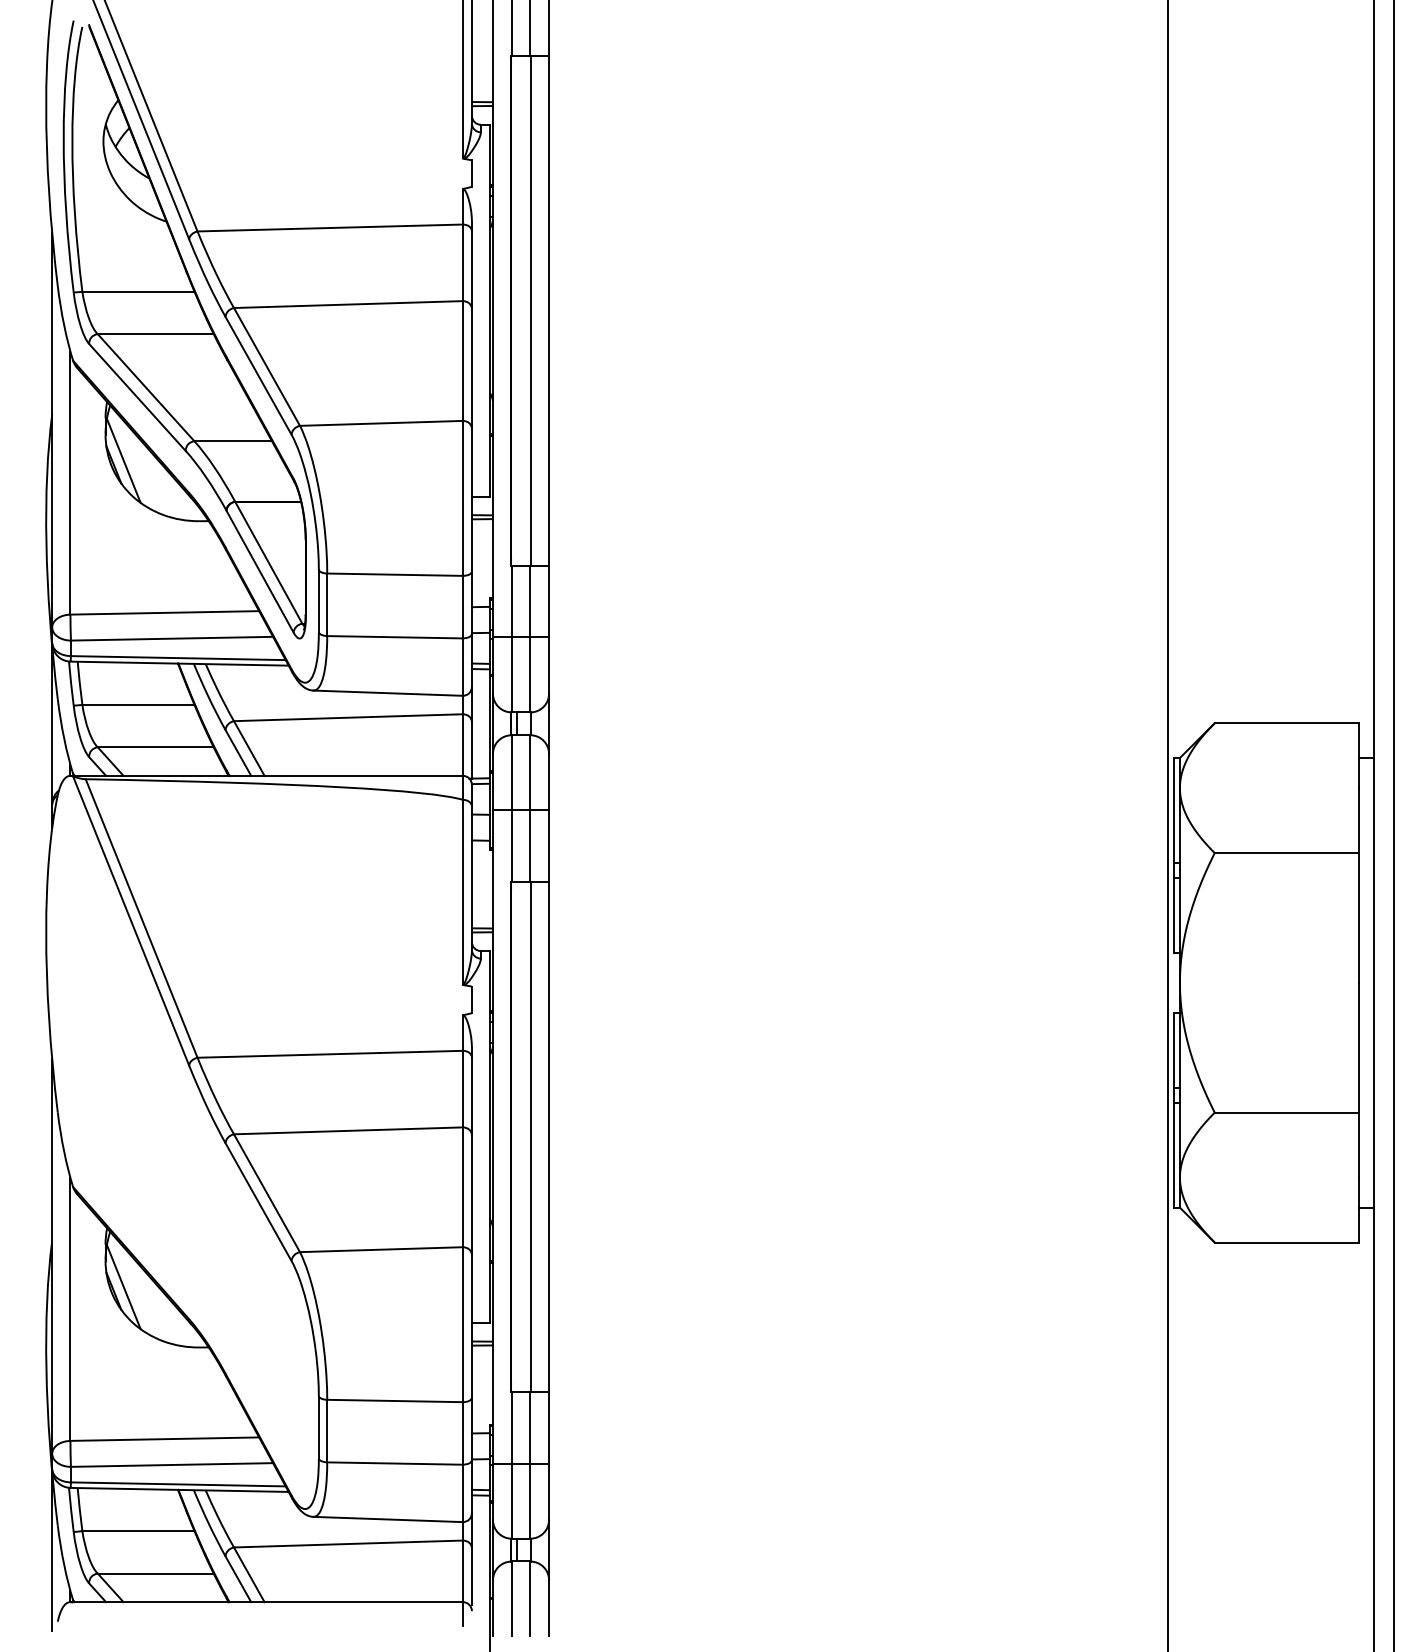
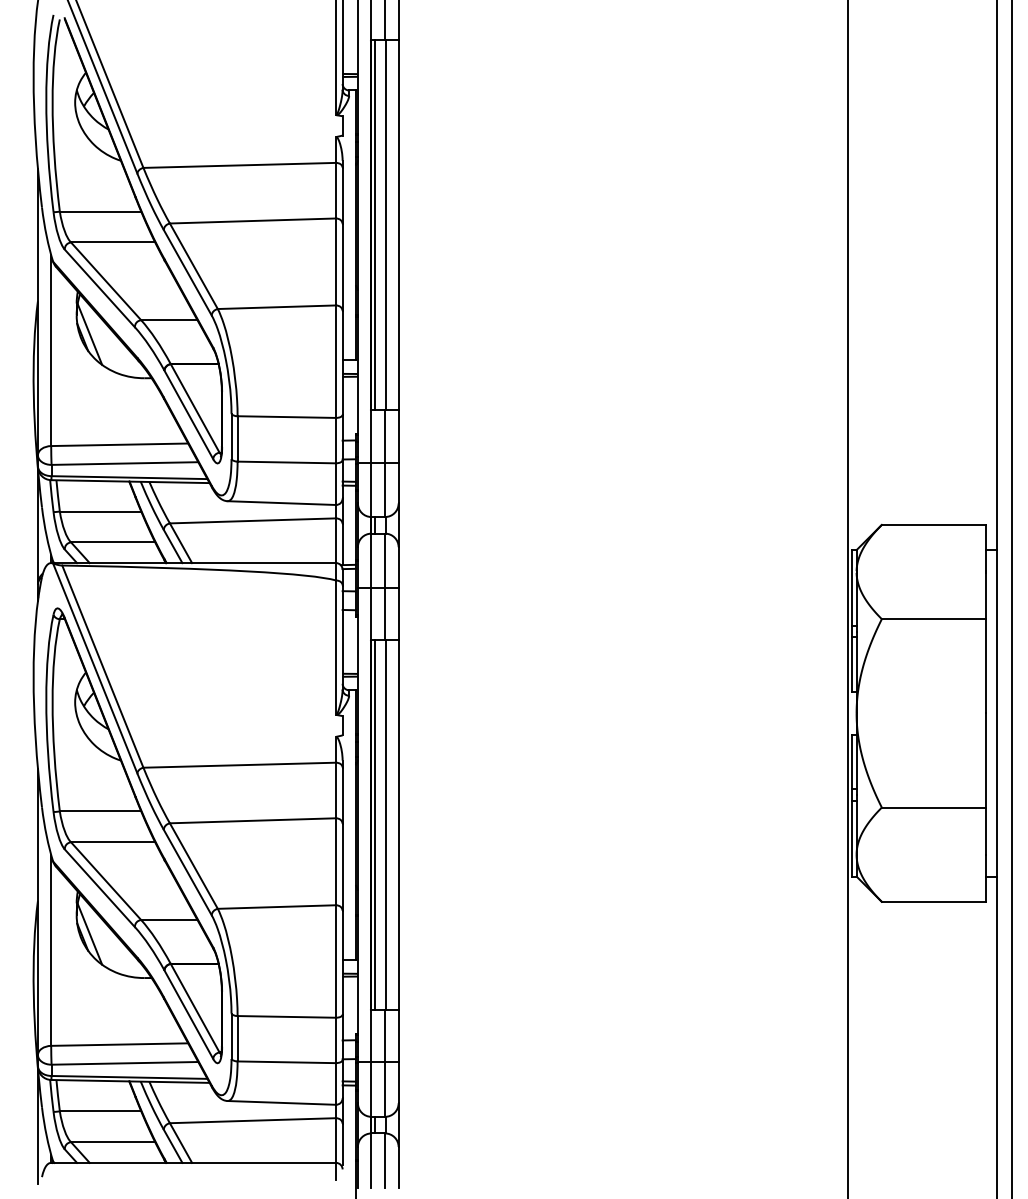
line: (516, 310) -> (374, 225), added
line: (516, 1136) -> (374, 824), added
part: (184, 1151) -> (133, 835), added

